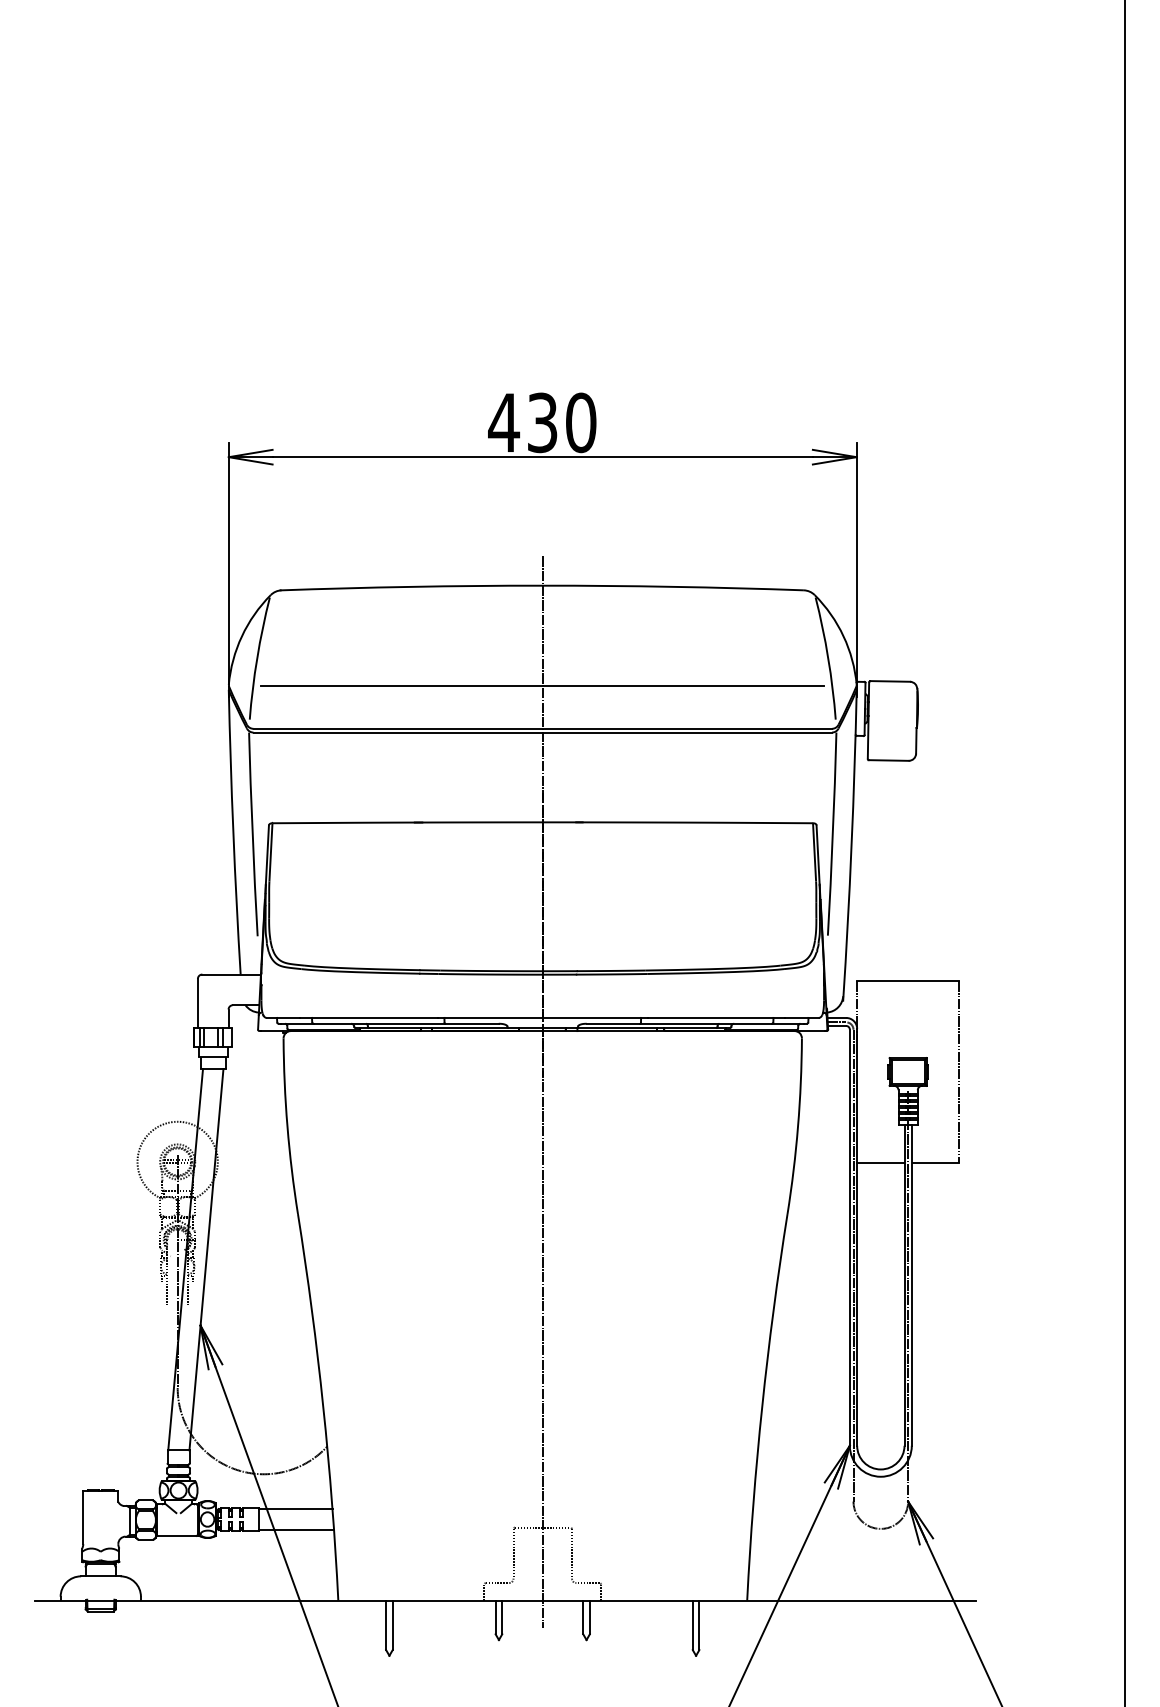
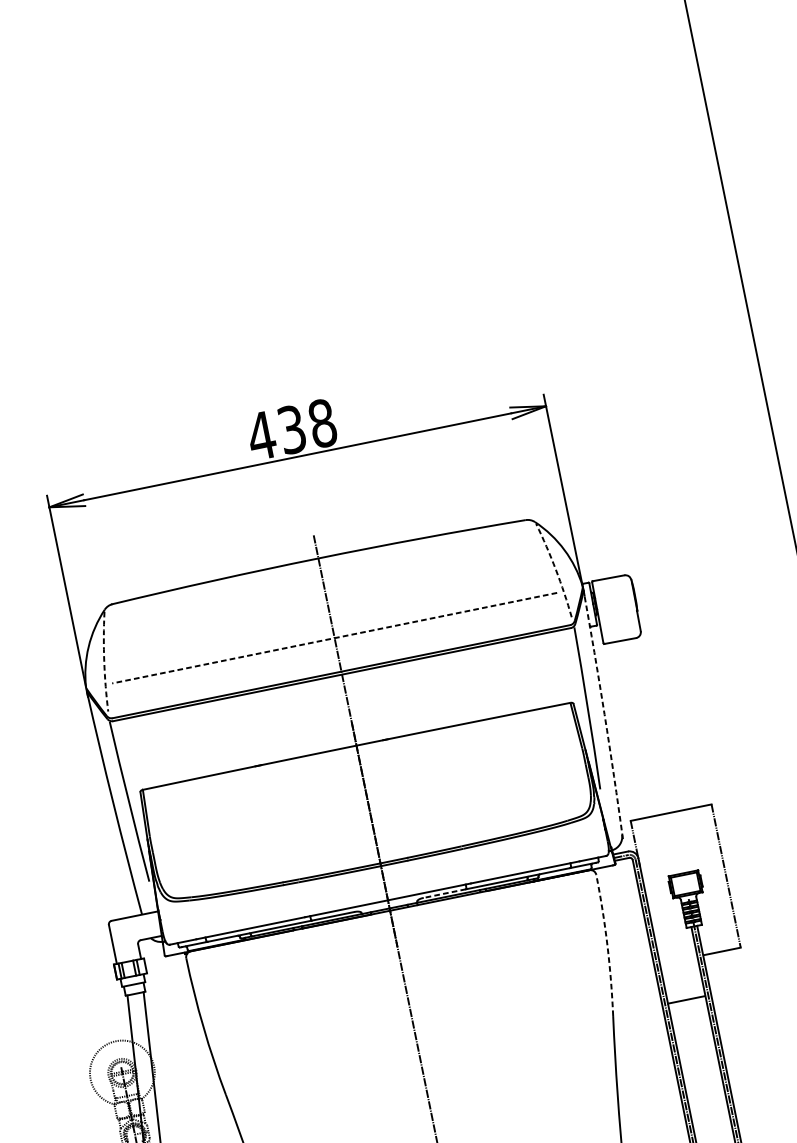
text: (581, 422) -> (322, 423), 430 -> 438
arc: (257, 658) -> (104, 661), solid -> dashed
arc: (828, 658) -> (556, 570), solid -> dashed
line: (542, 686) -> (334, 638), solid -> dashed
arc: (851, 845) -> (604, 714), solid -> dashed
line: (613, 1023) -> (444, 893), solid -> dashed
arc: (798, 1126) -> (607, 945), solid -> dashed
line: (880, 1162) -> (686, 999), moved

